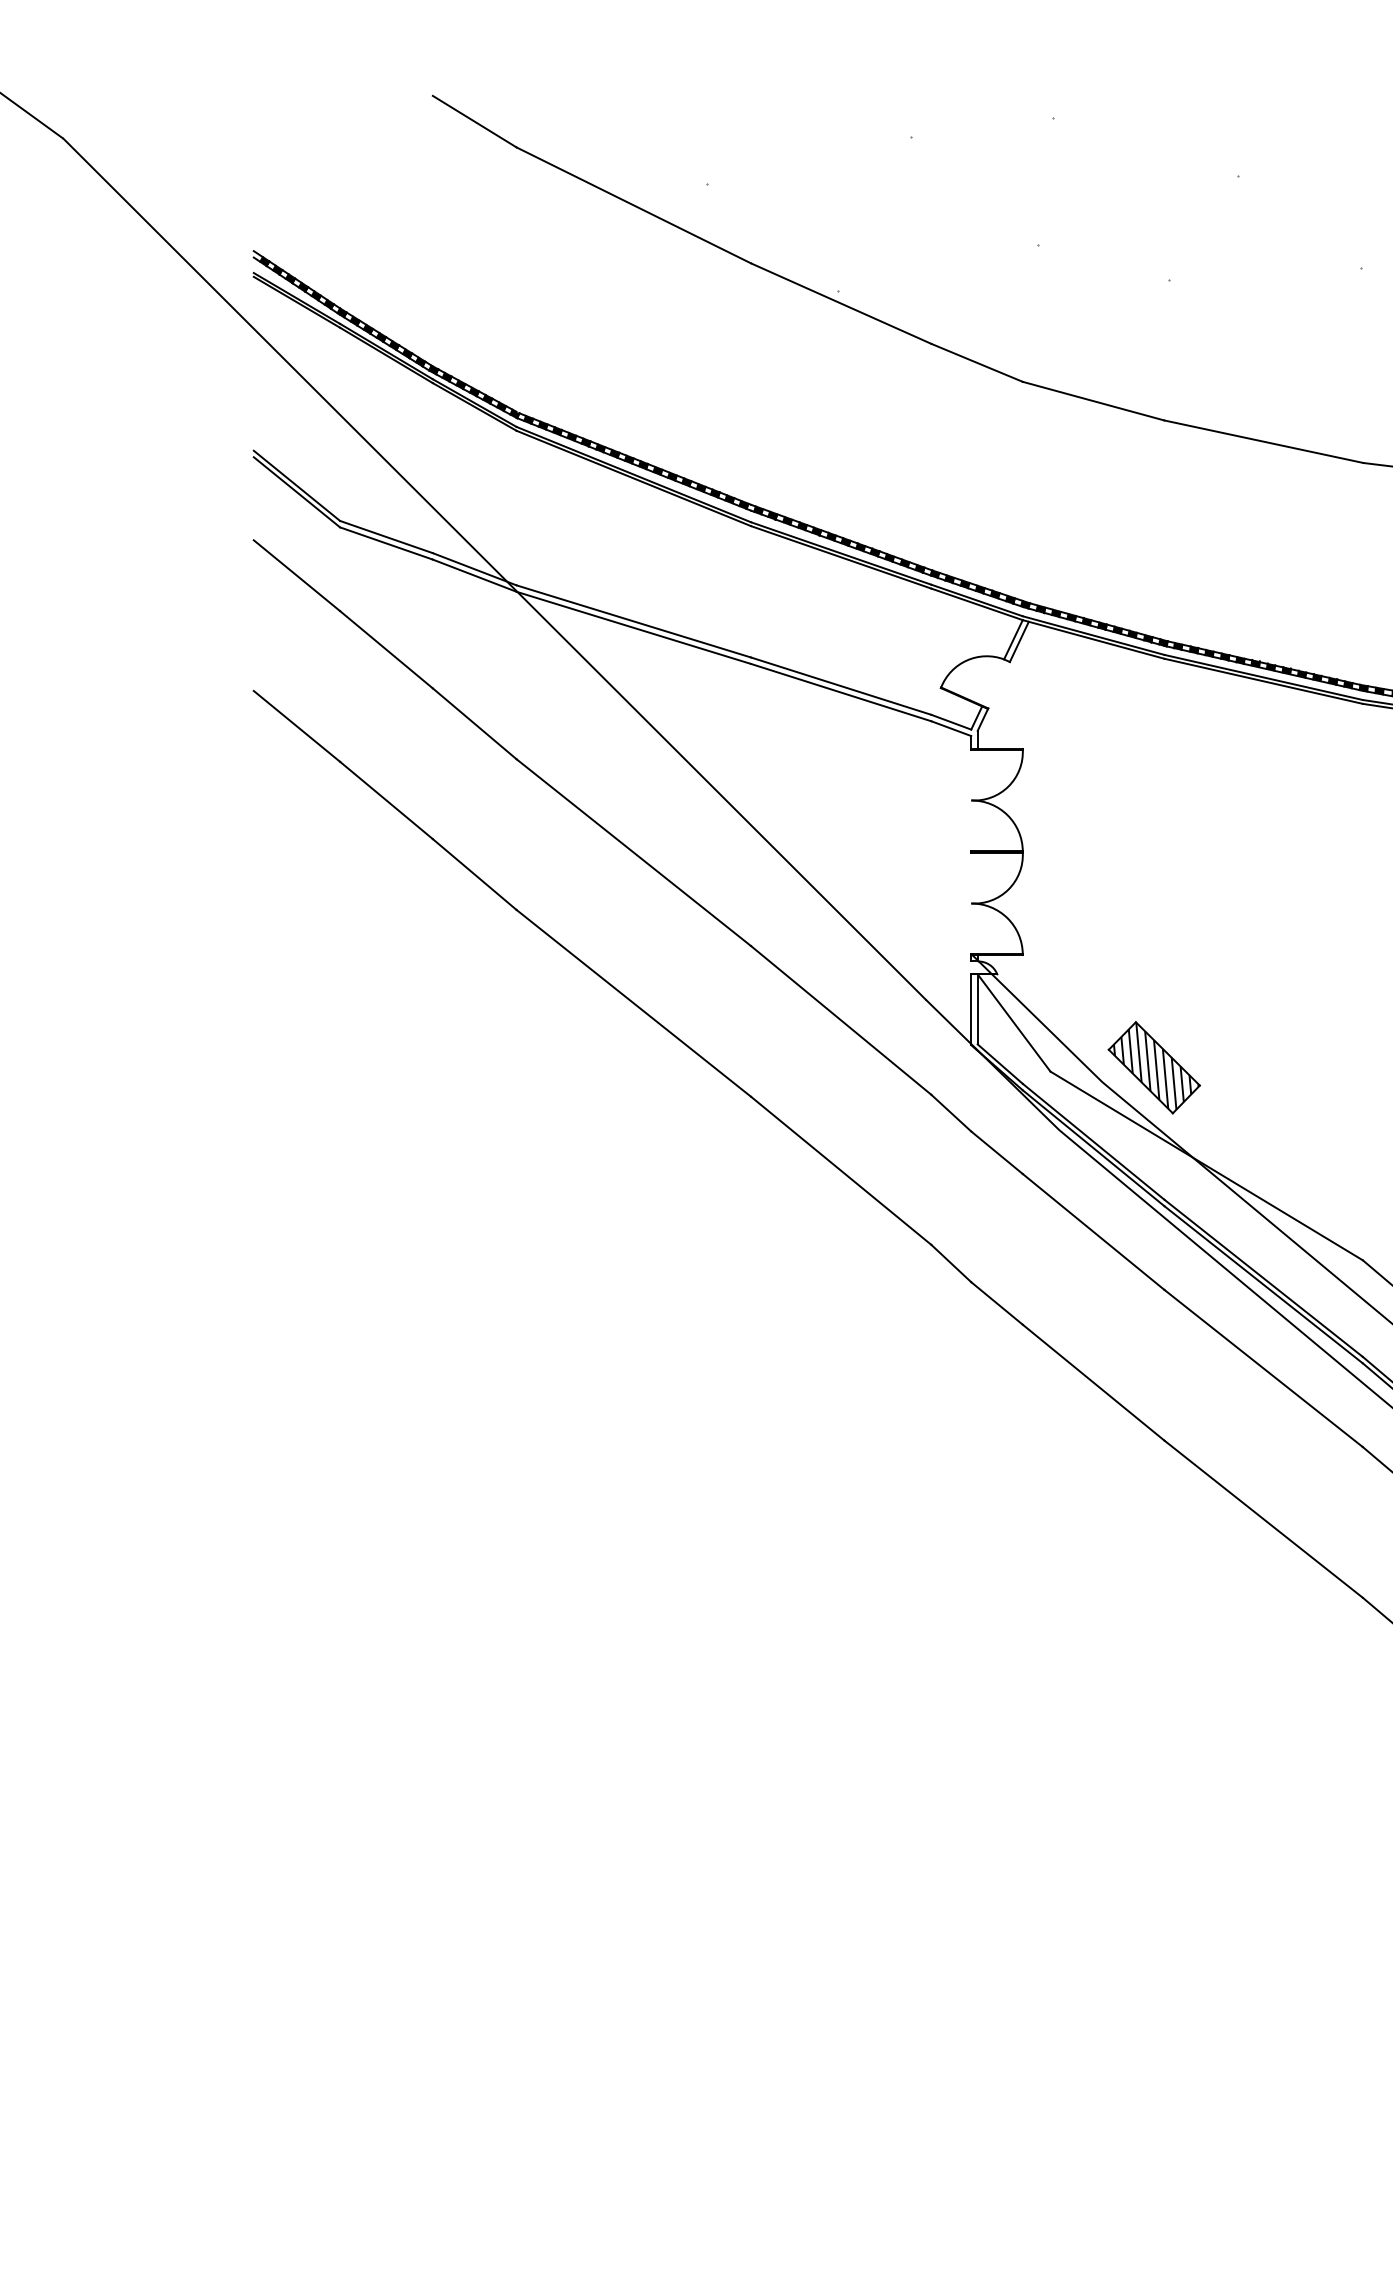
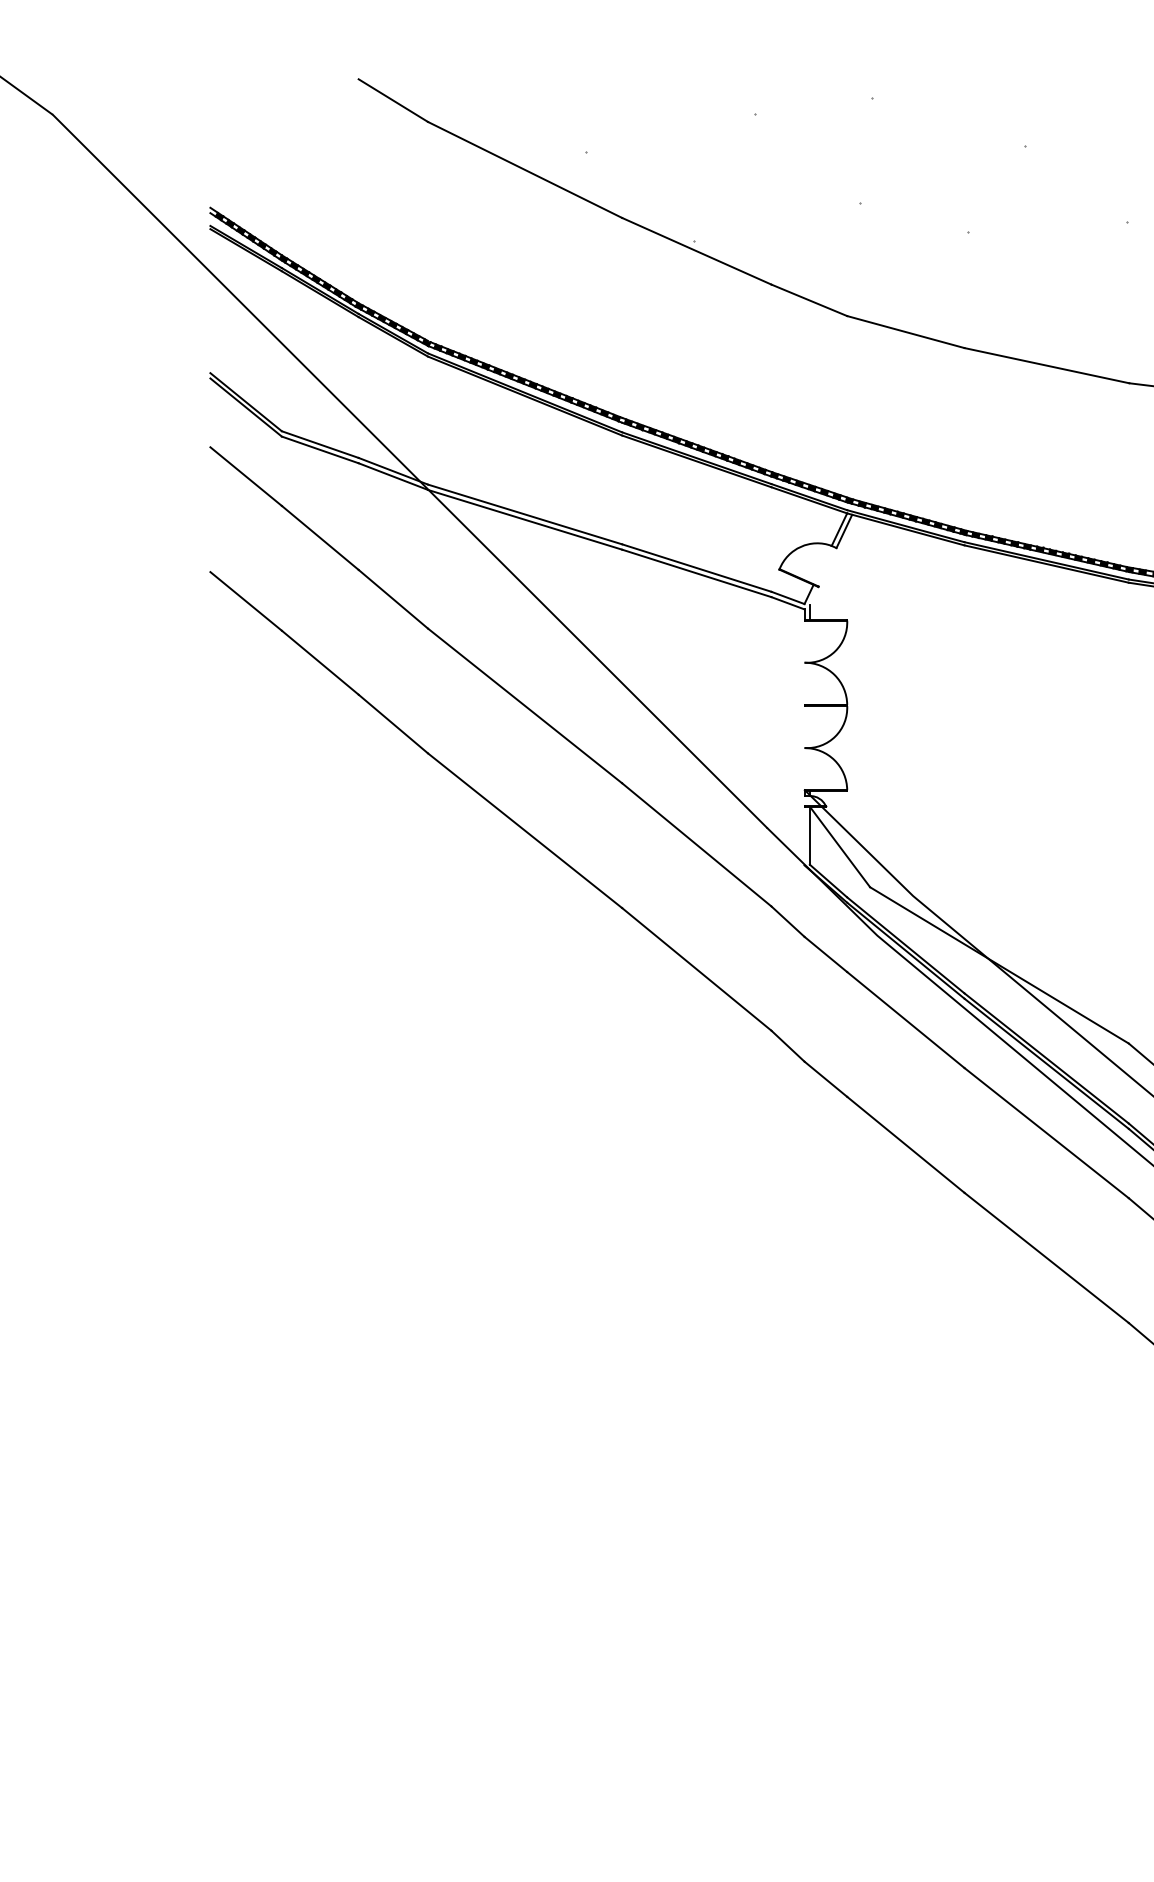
line: (982, 719) -> (813, 595), removed
line: (971, 1009) -> (804, 835), removed
part: (1153, 1067) -> (955, 883), removed

